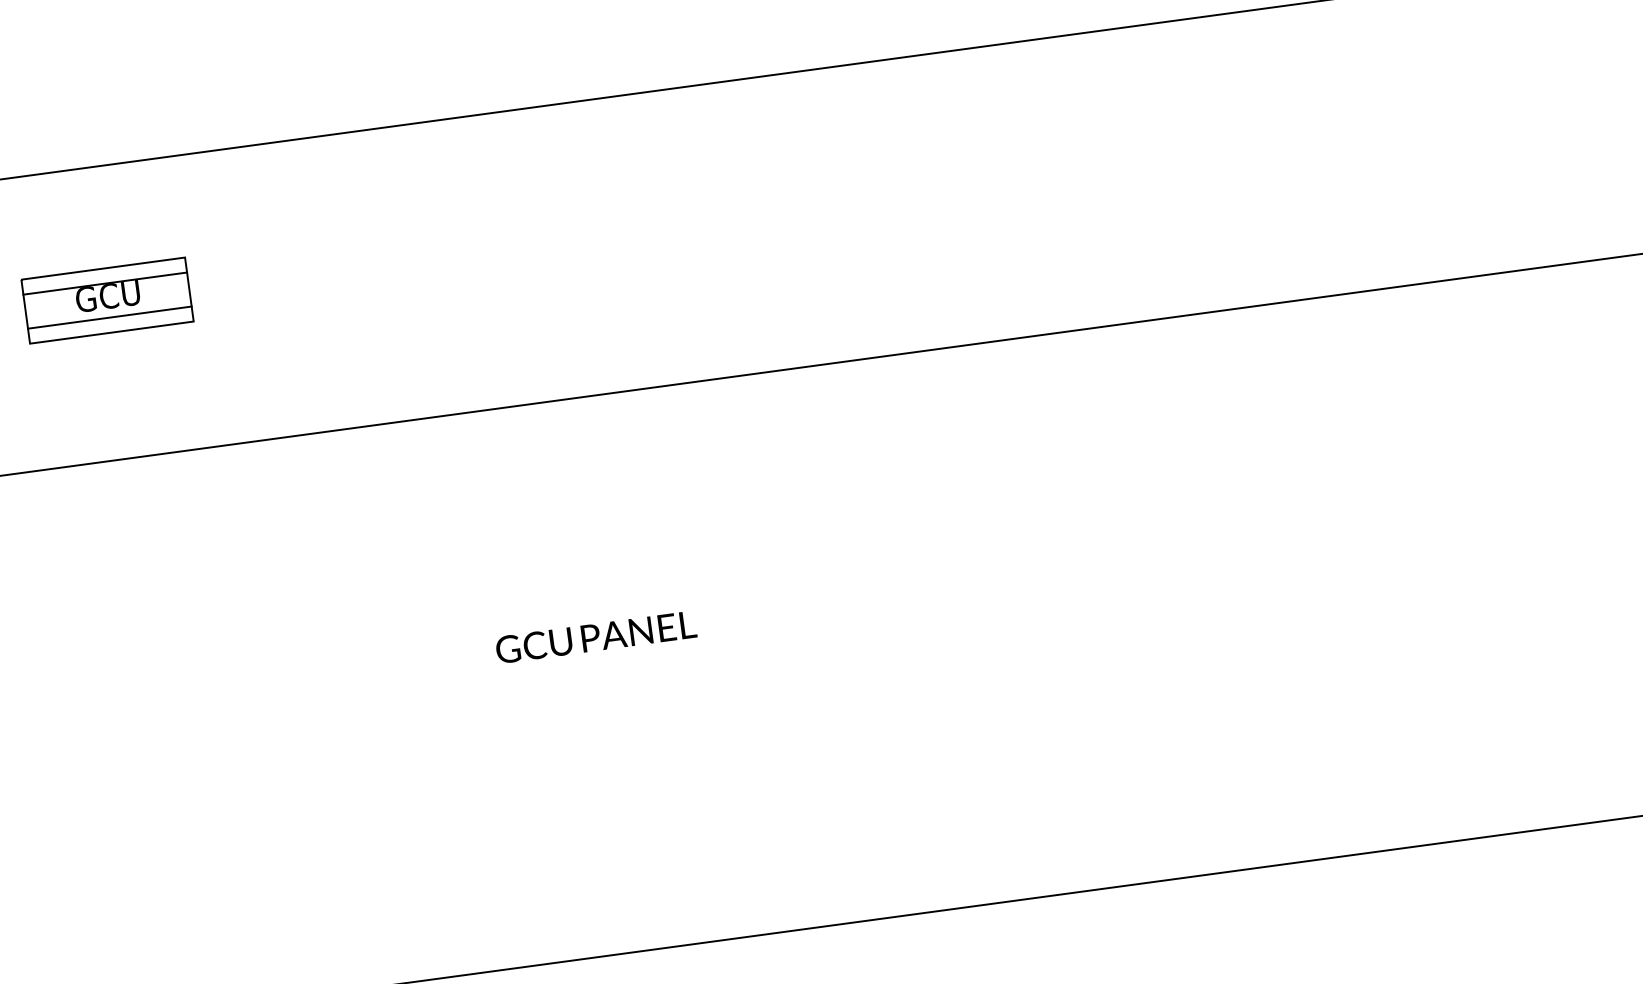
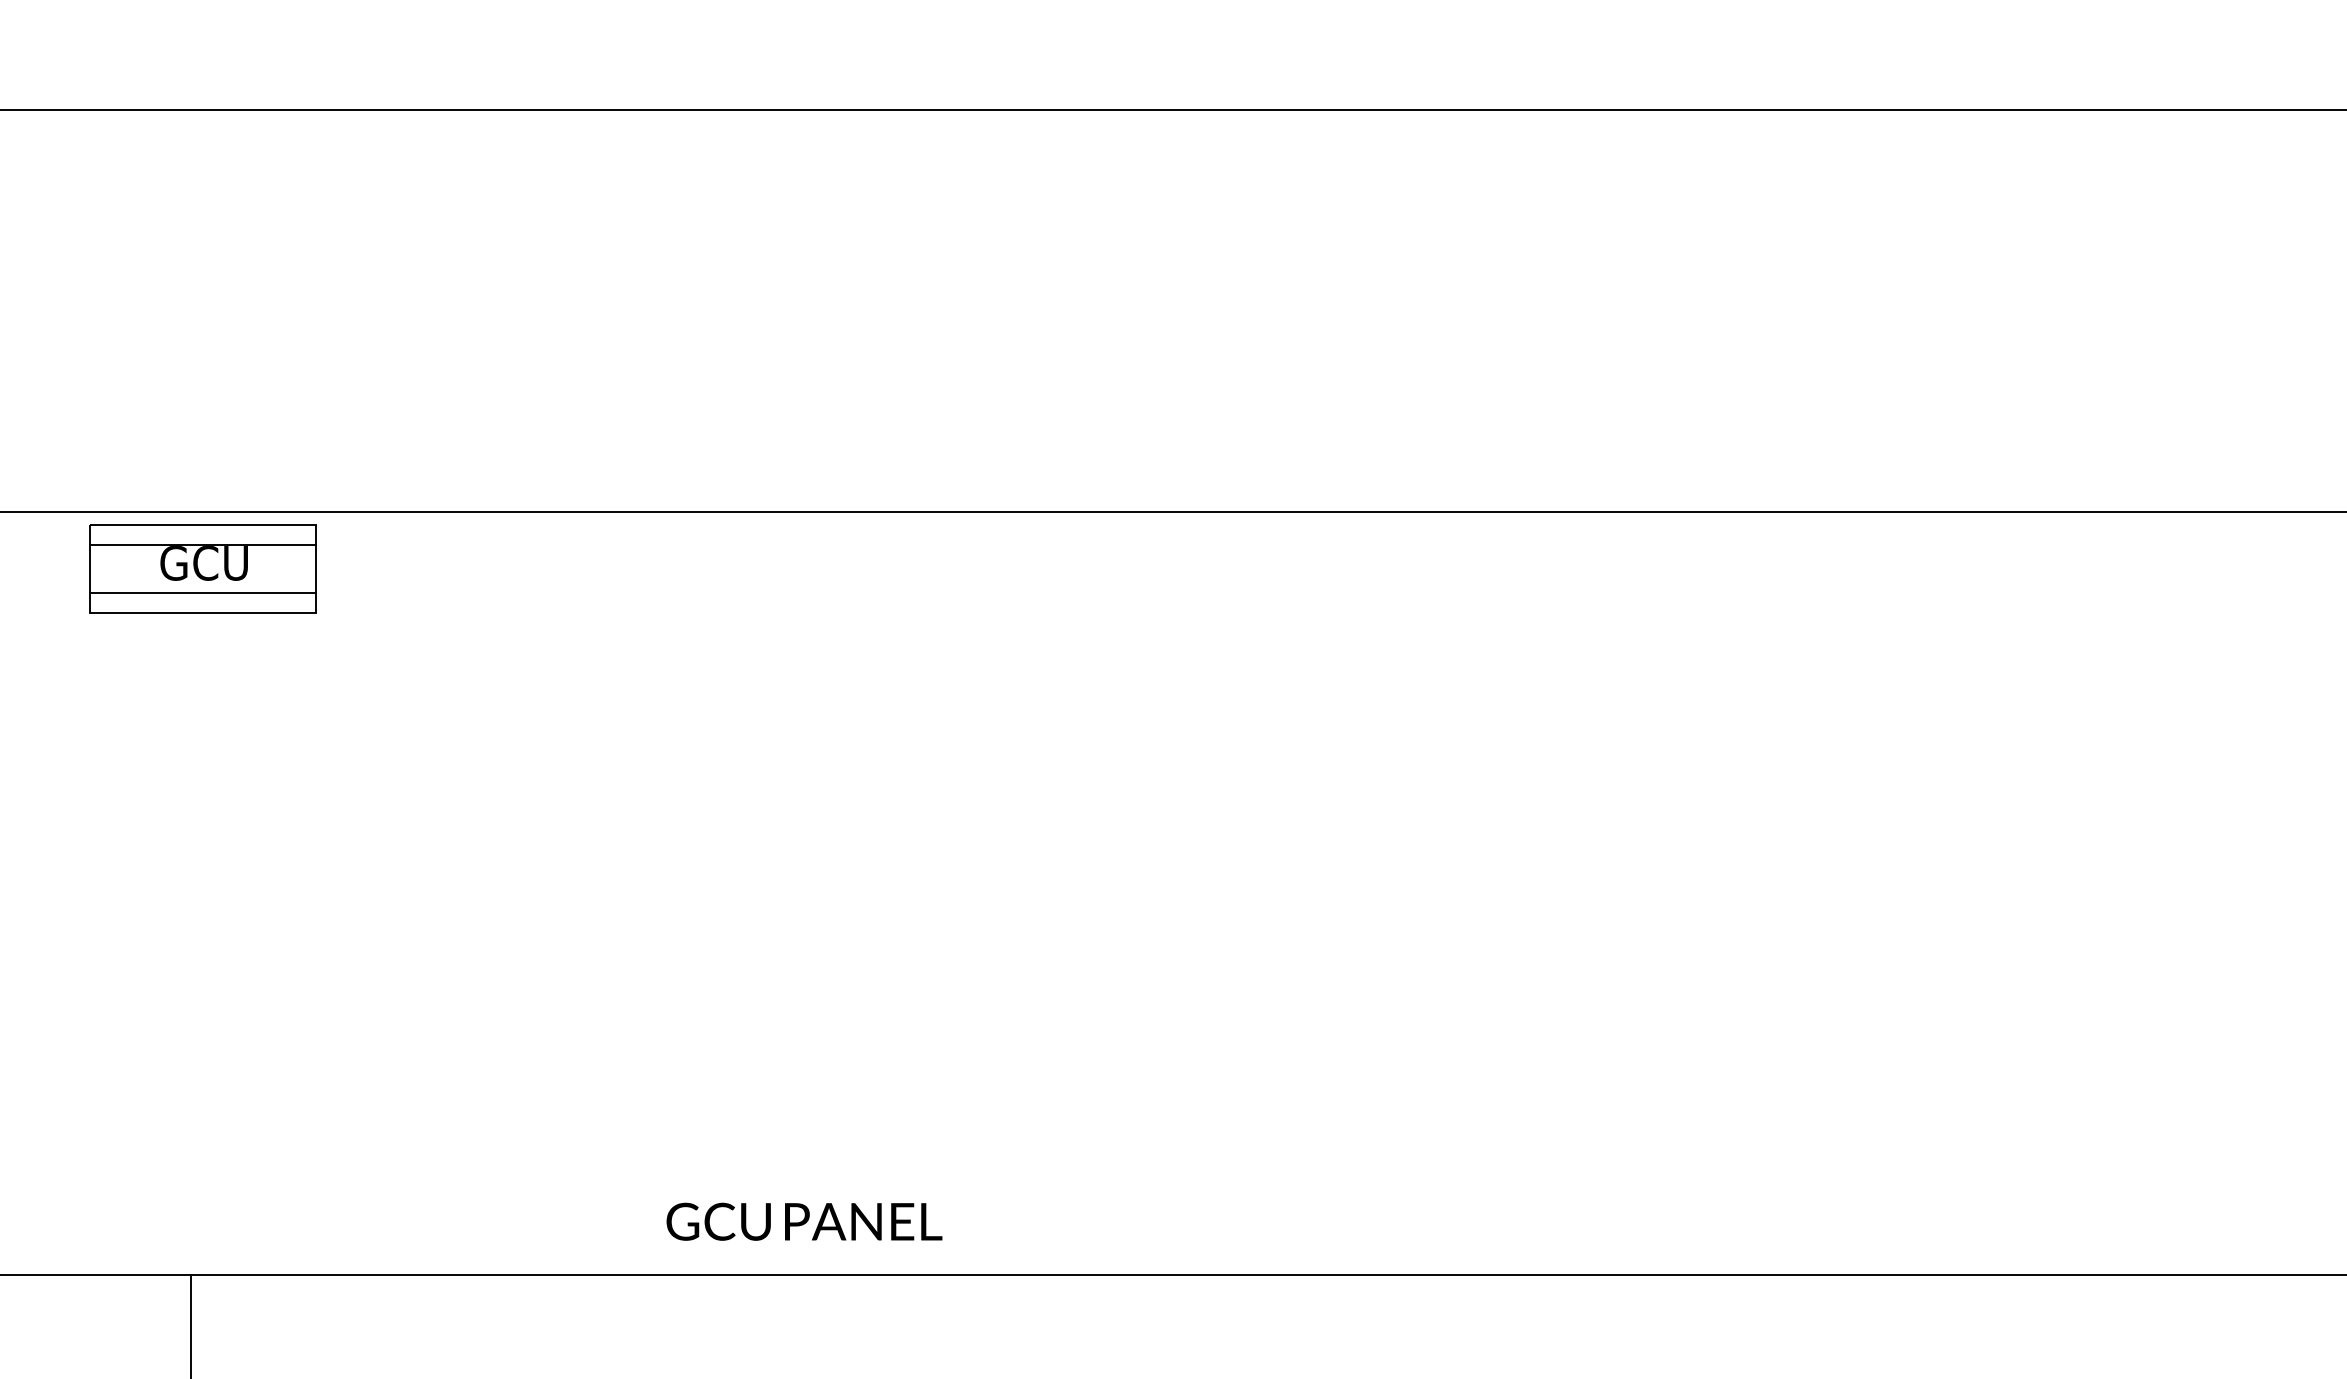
part: (107, 300) -> (202, 568), moved
text: (596, 637) -> (804, 1221), moved

